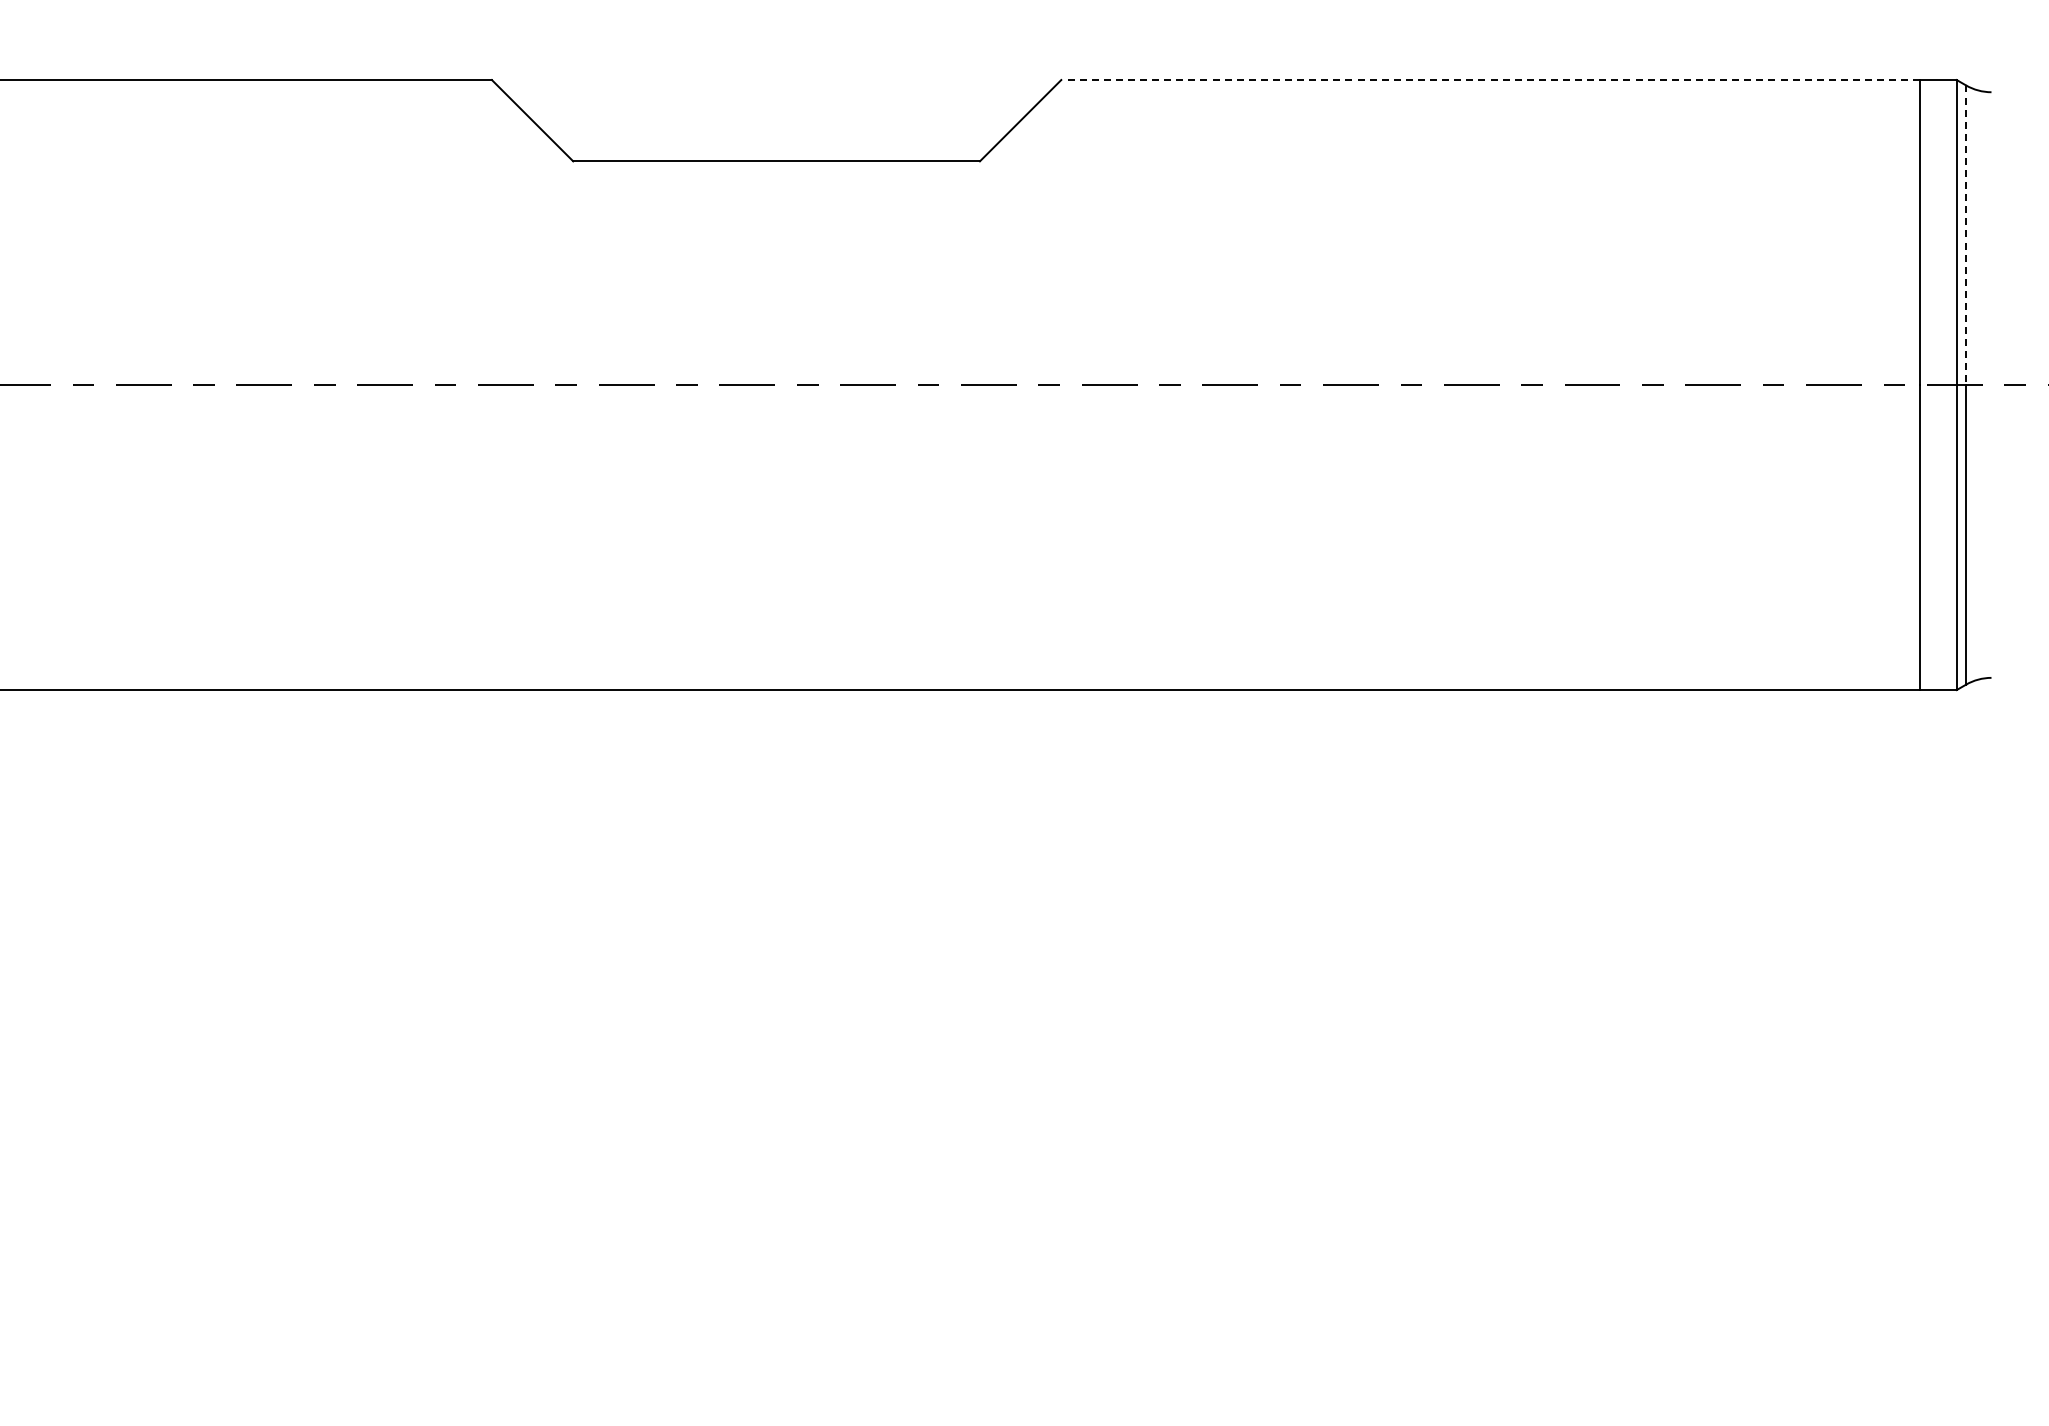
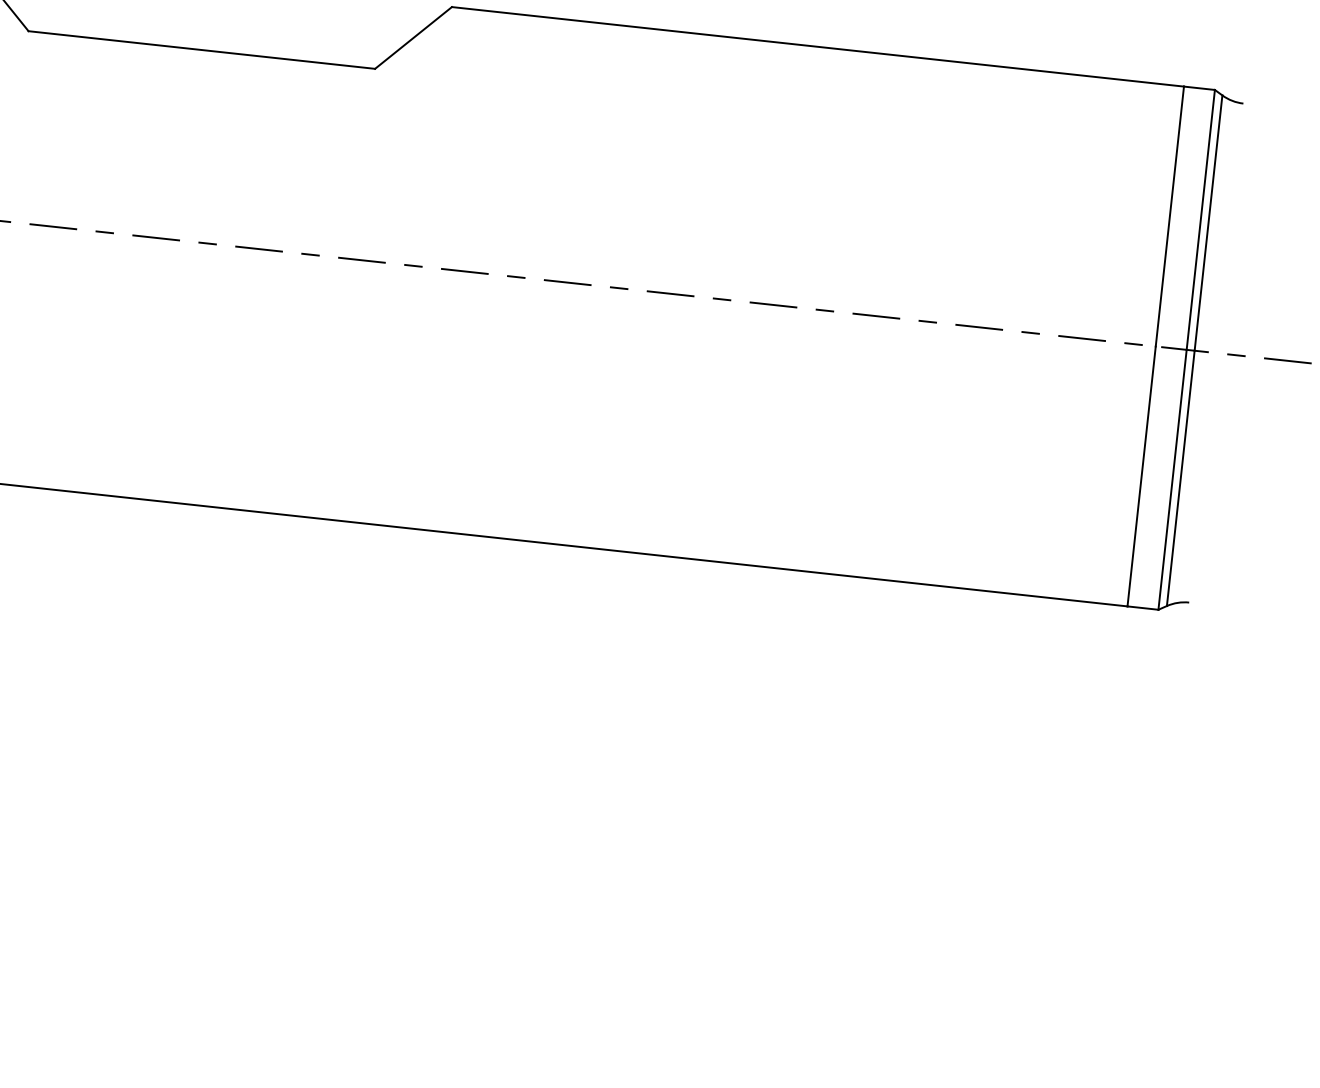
line: (1490, 80) -> (817, 47), dashed -> solid
line: (1966, 235) -> (1208, 223), dashed -> solid

